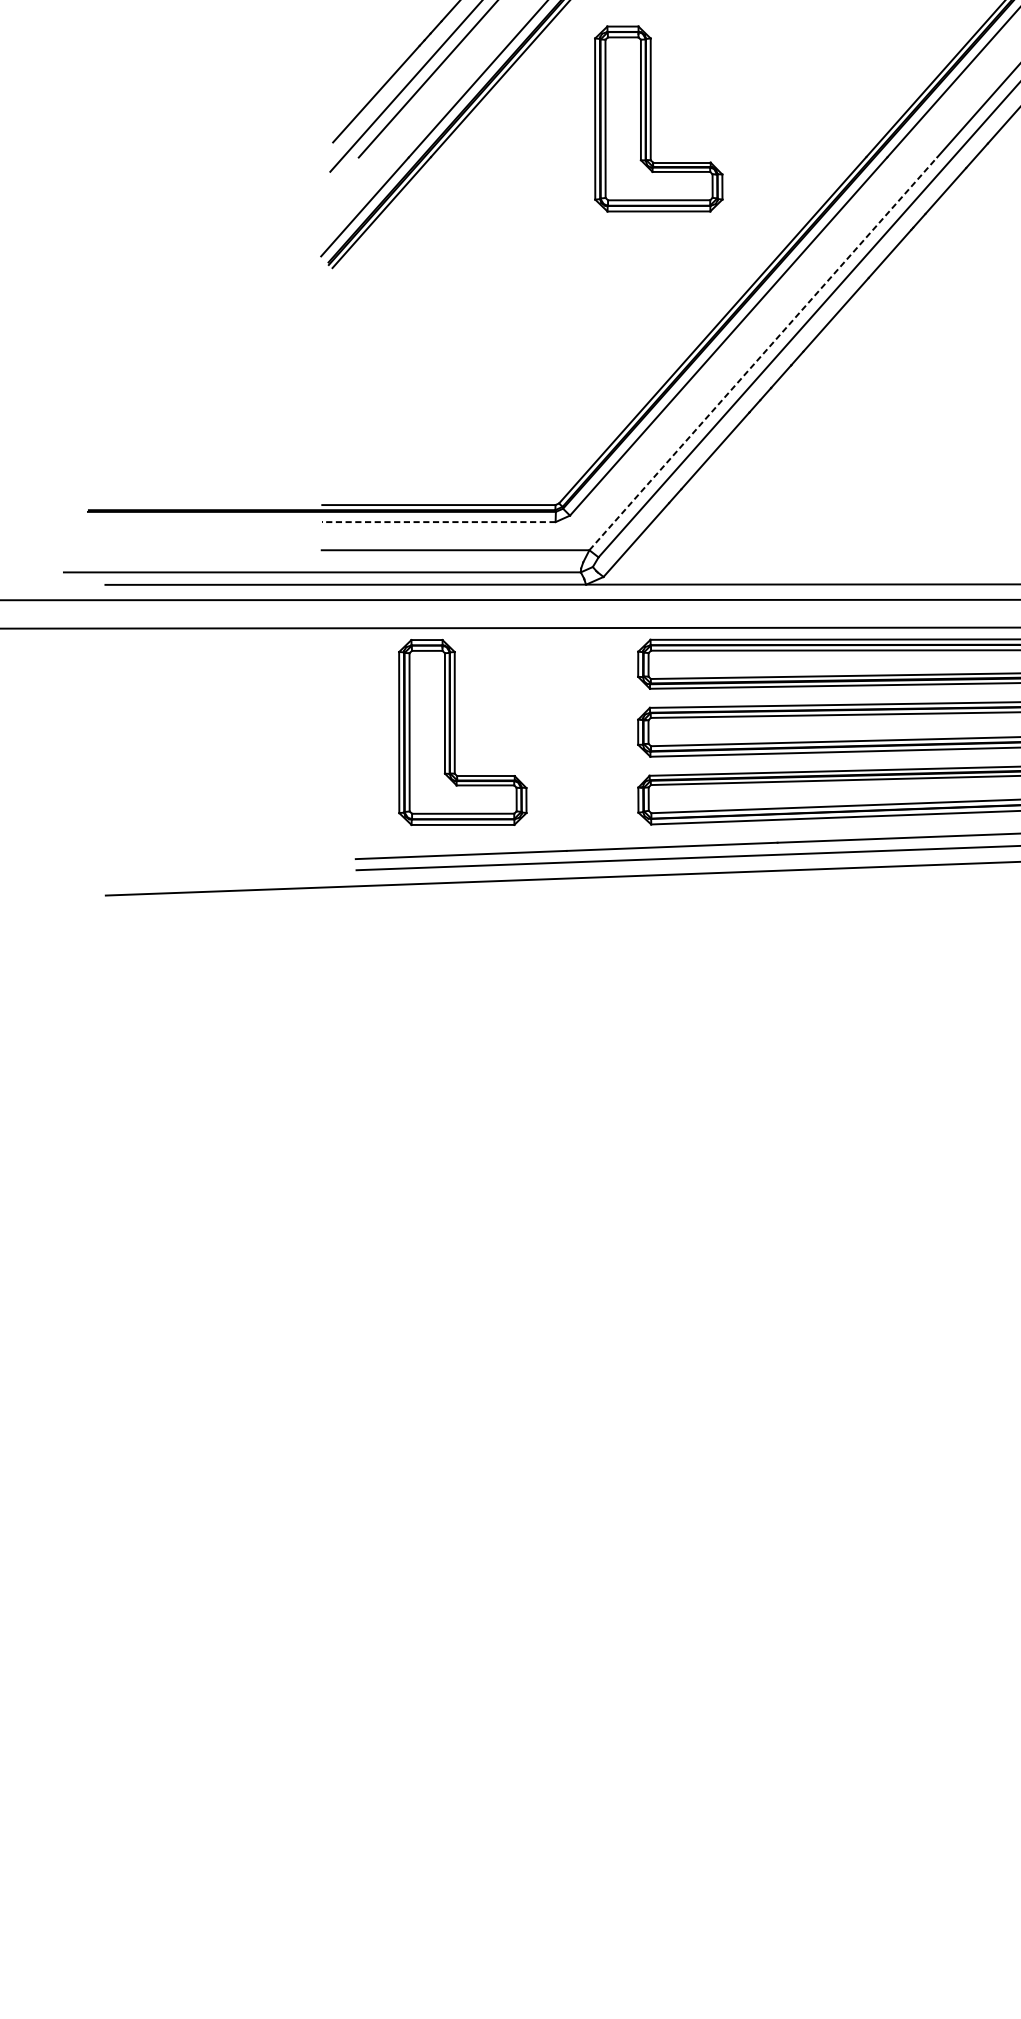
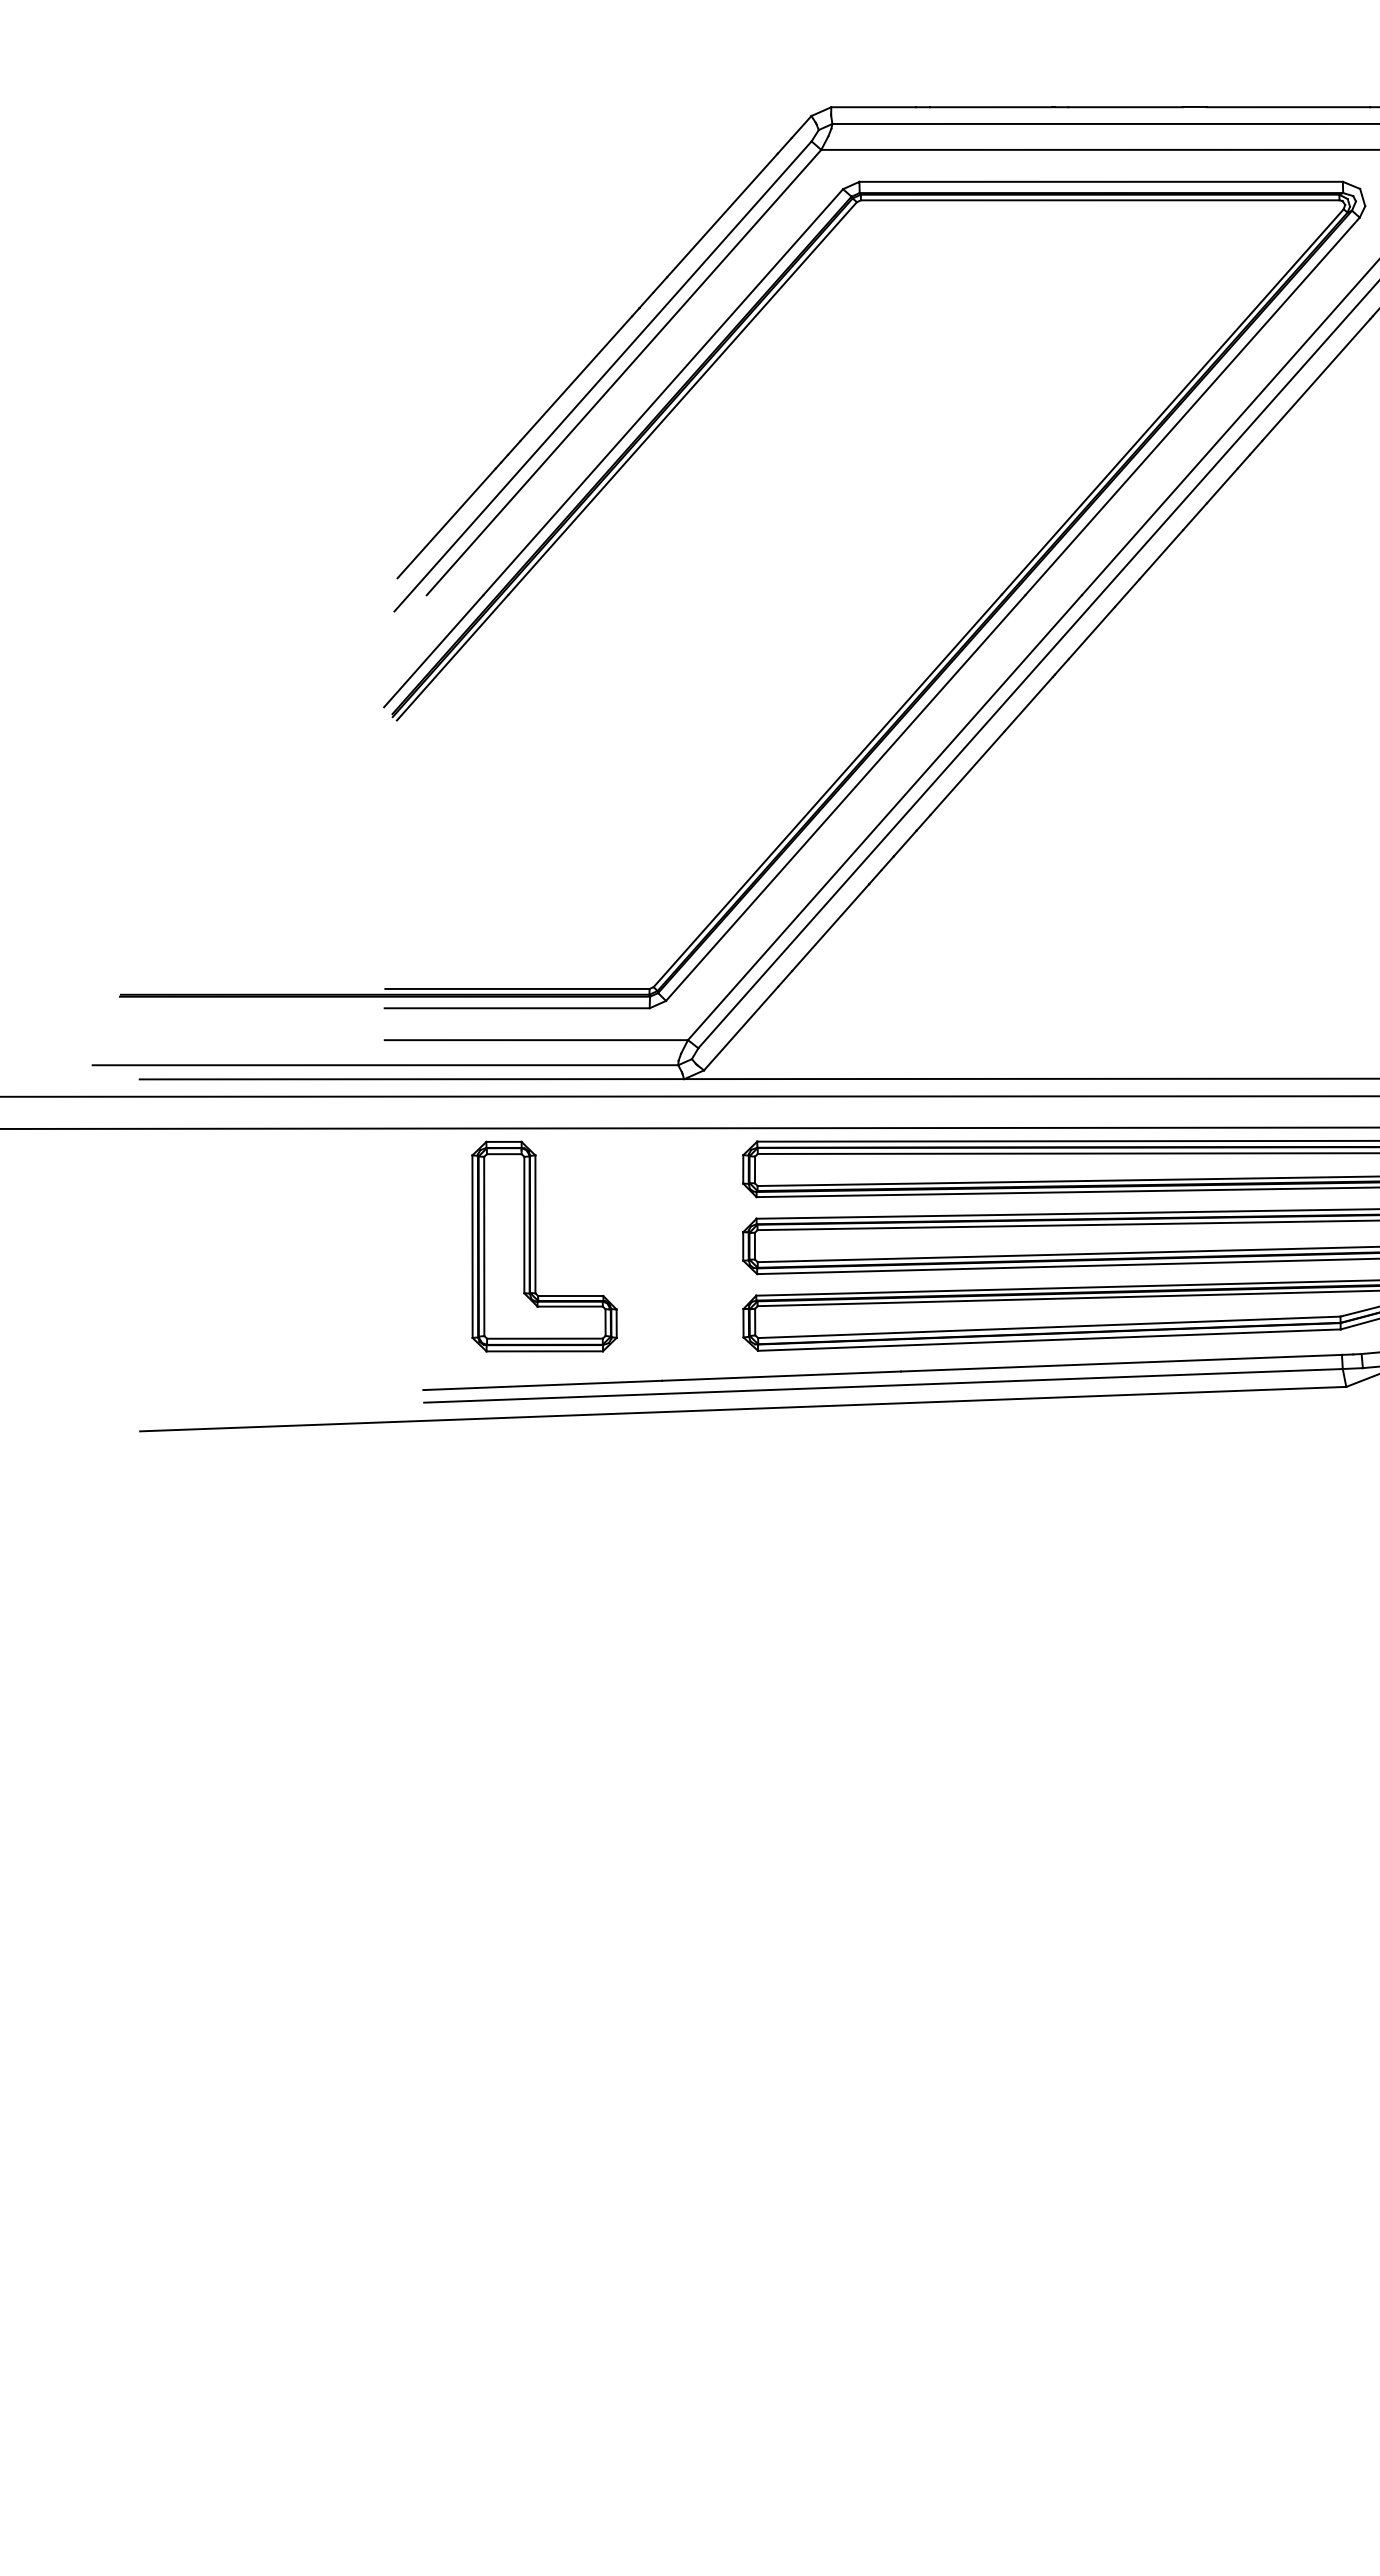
part: (651, 118) -> (758, 551), removed
line: (763, 353) -> (885, 817), dashed -> solid
line: (438, 522) -> (517, 1008), dashed -> solid

